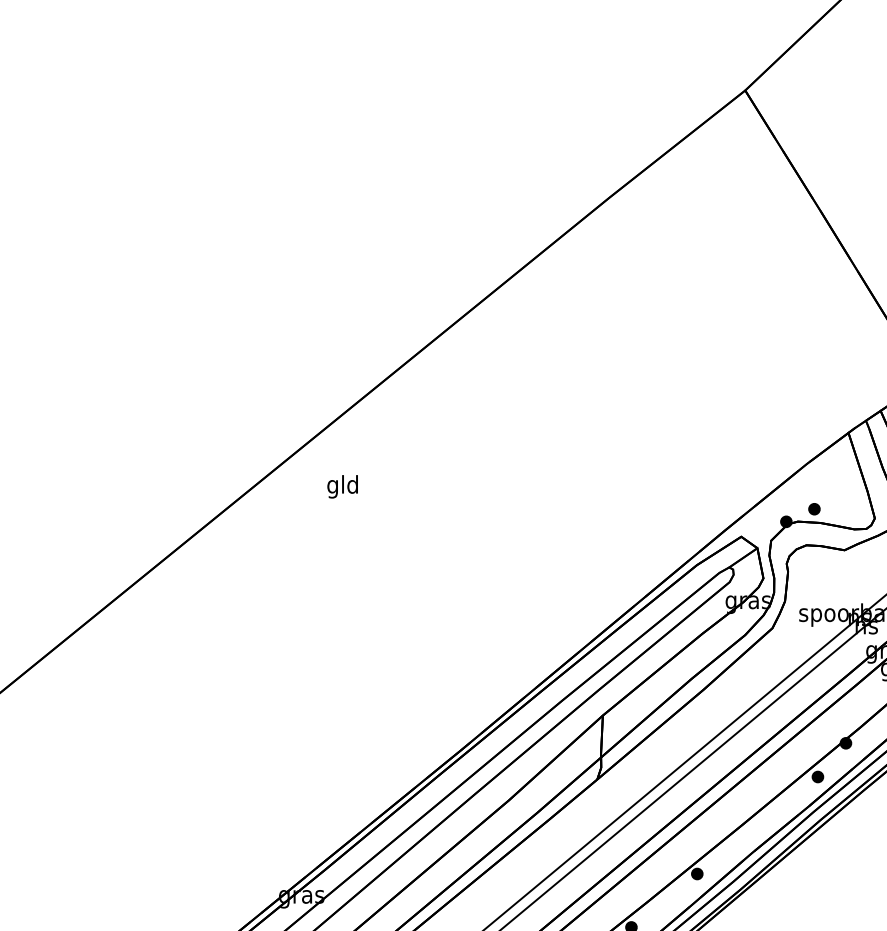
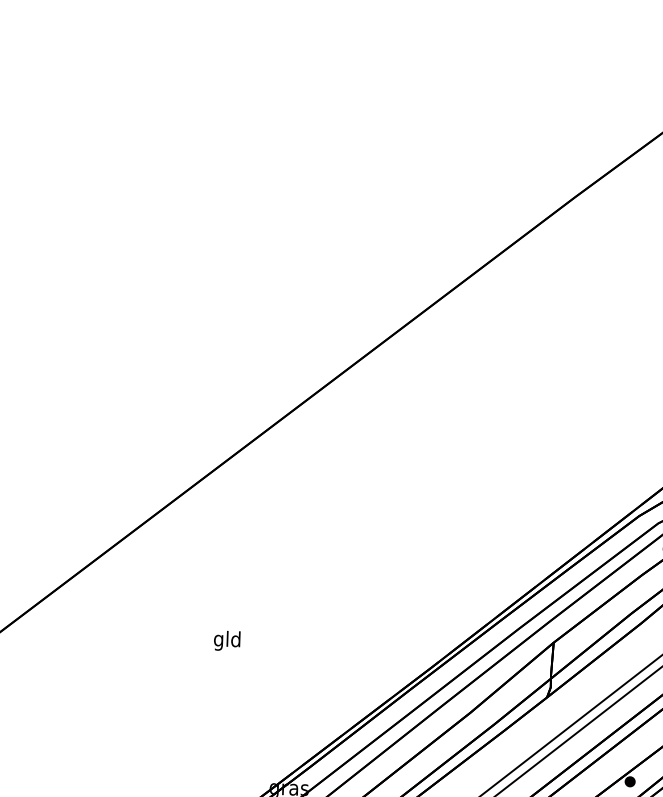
text: (342, 486) -> (227, 640), moved

